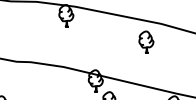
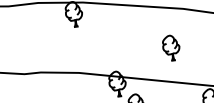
part: (146, 41) -> (171, 47), moved

